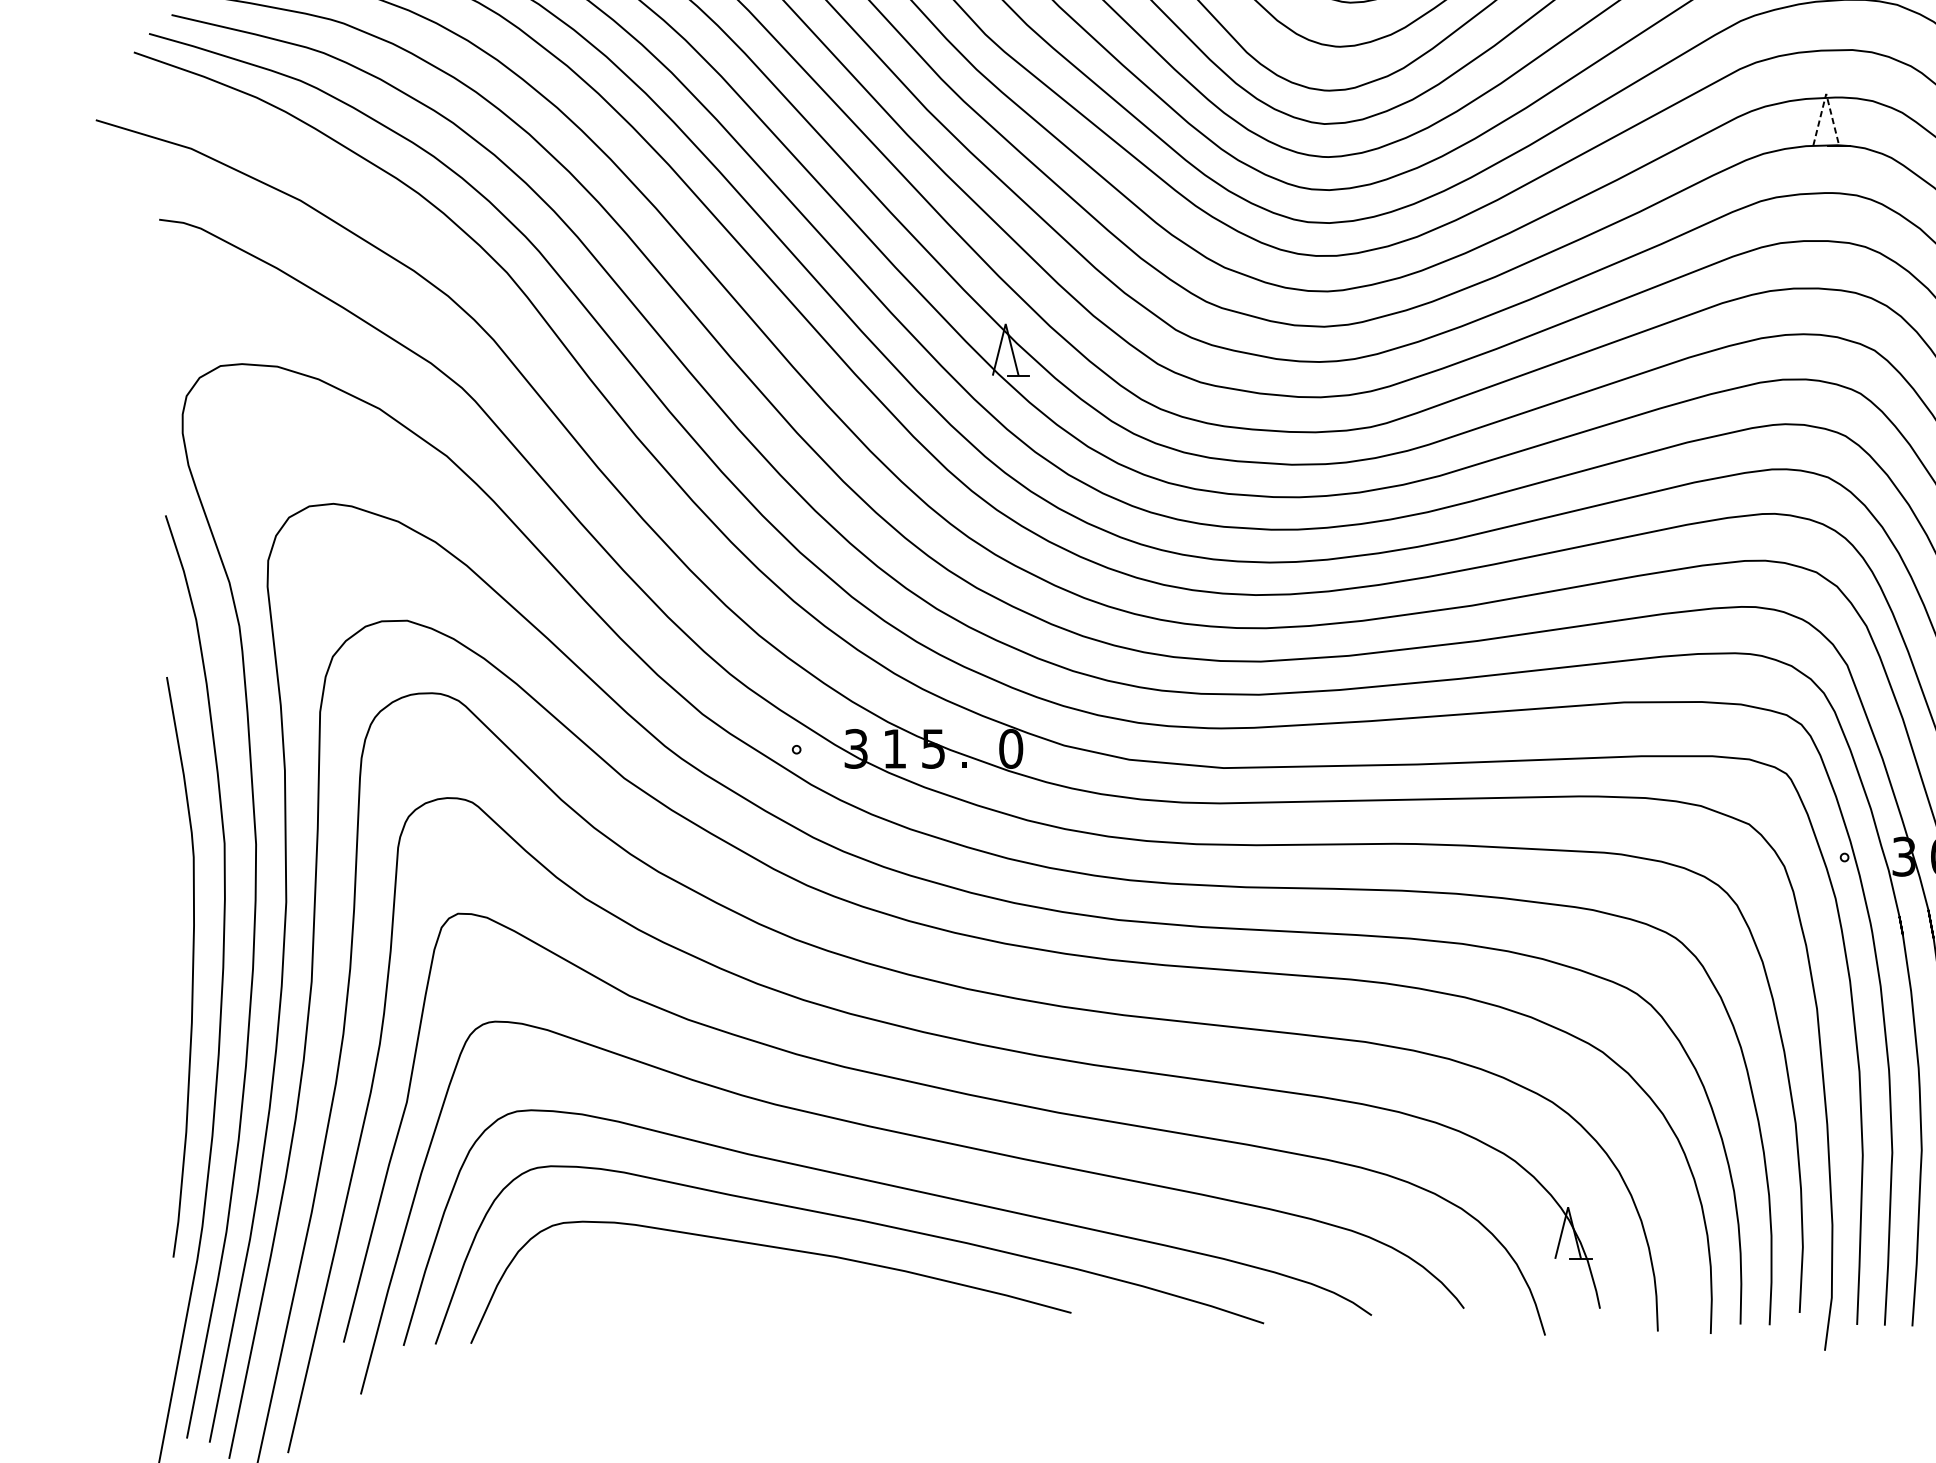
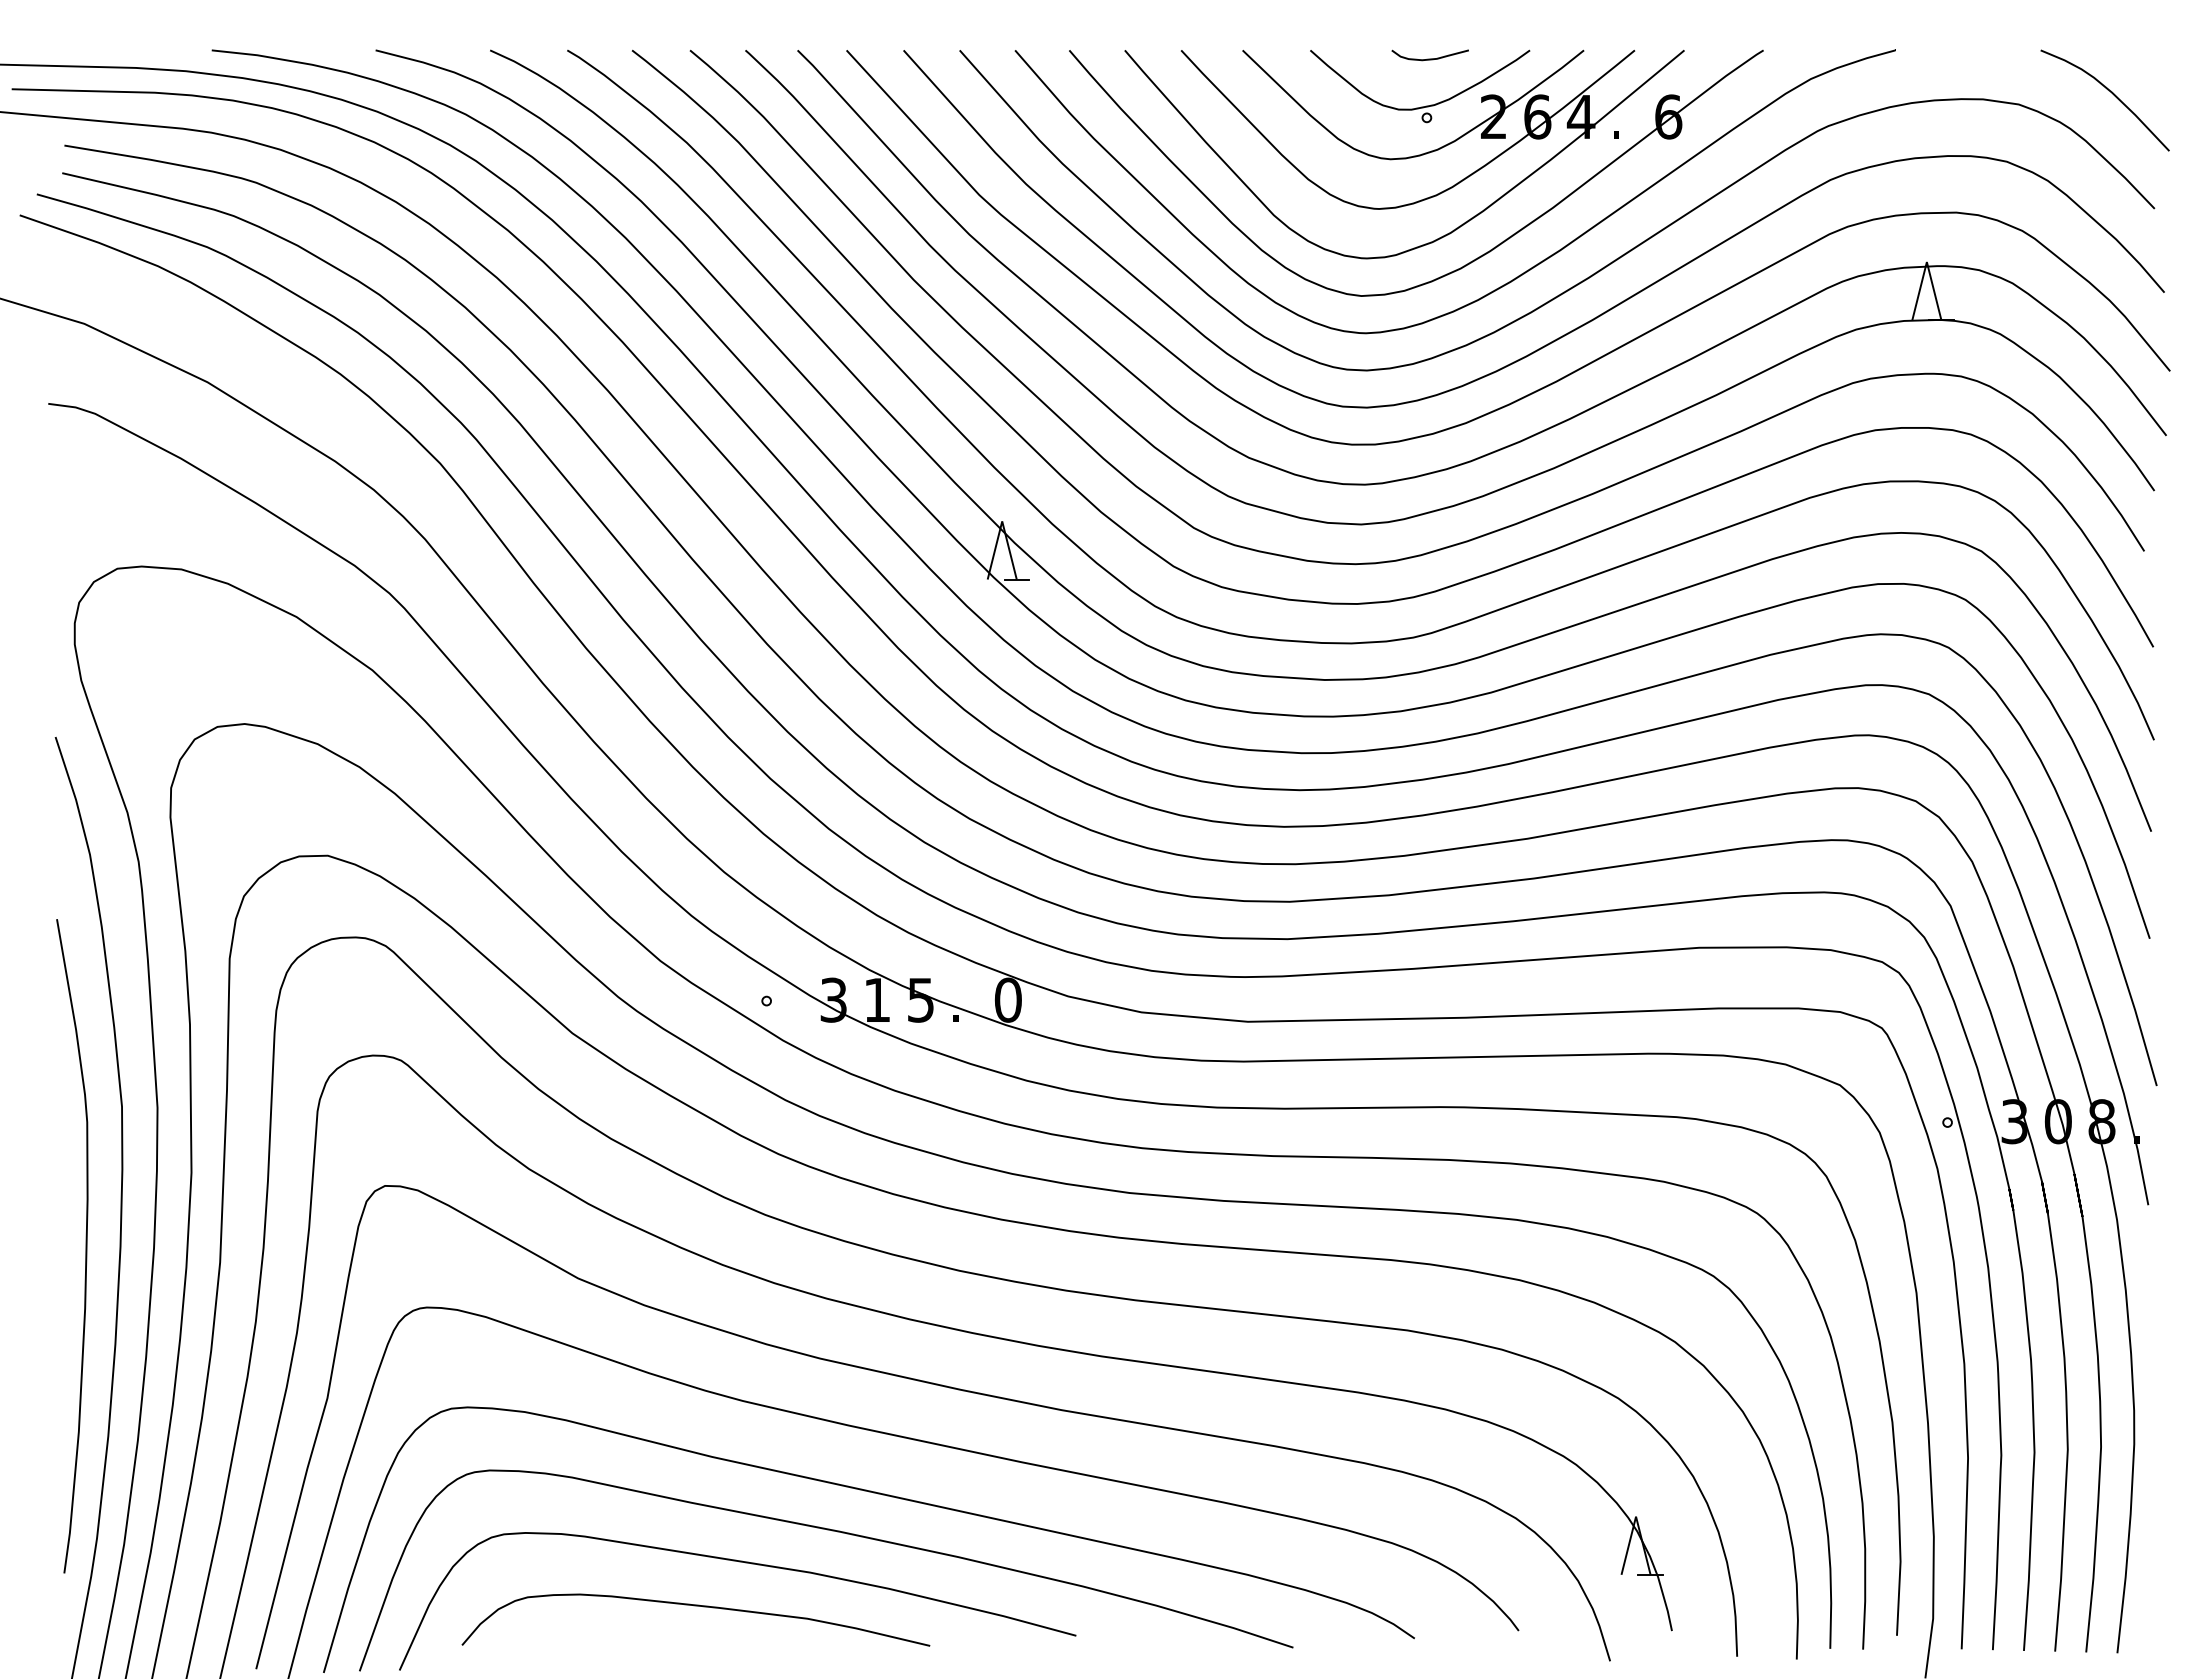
line: (1825, 94) -> (1926, 262), dashed -> solid
curve: (733, 1286) -> (695, 1606), added

